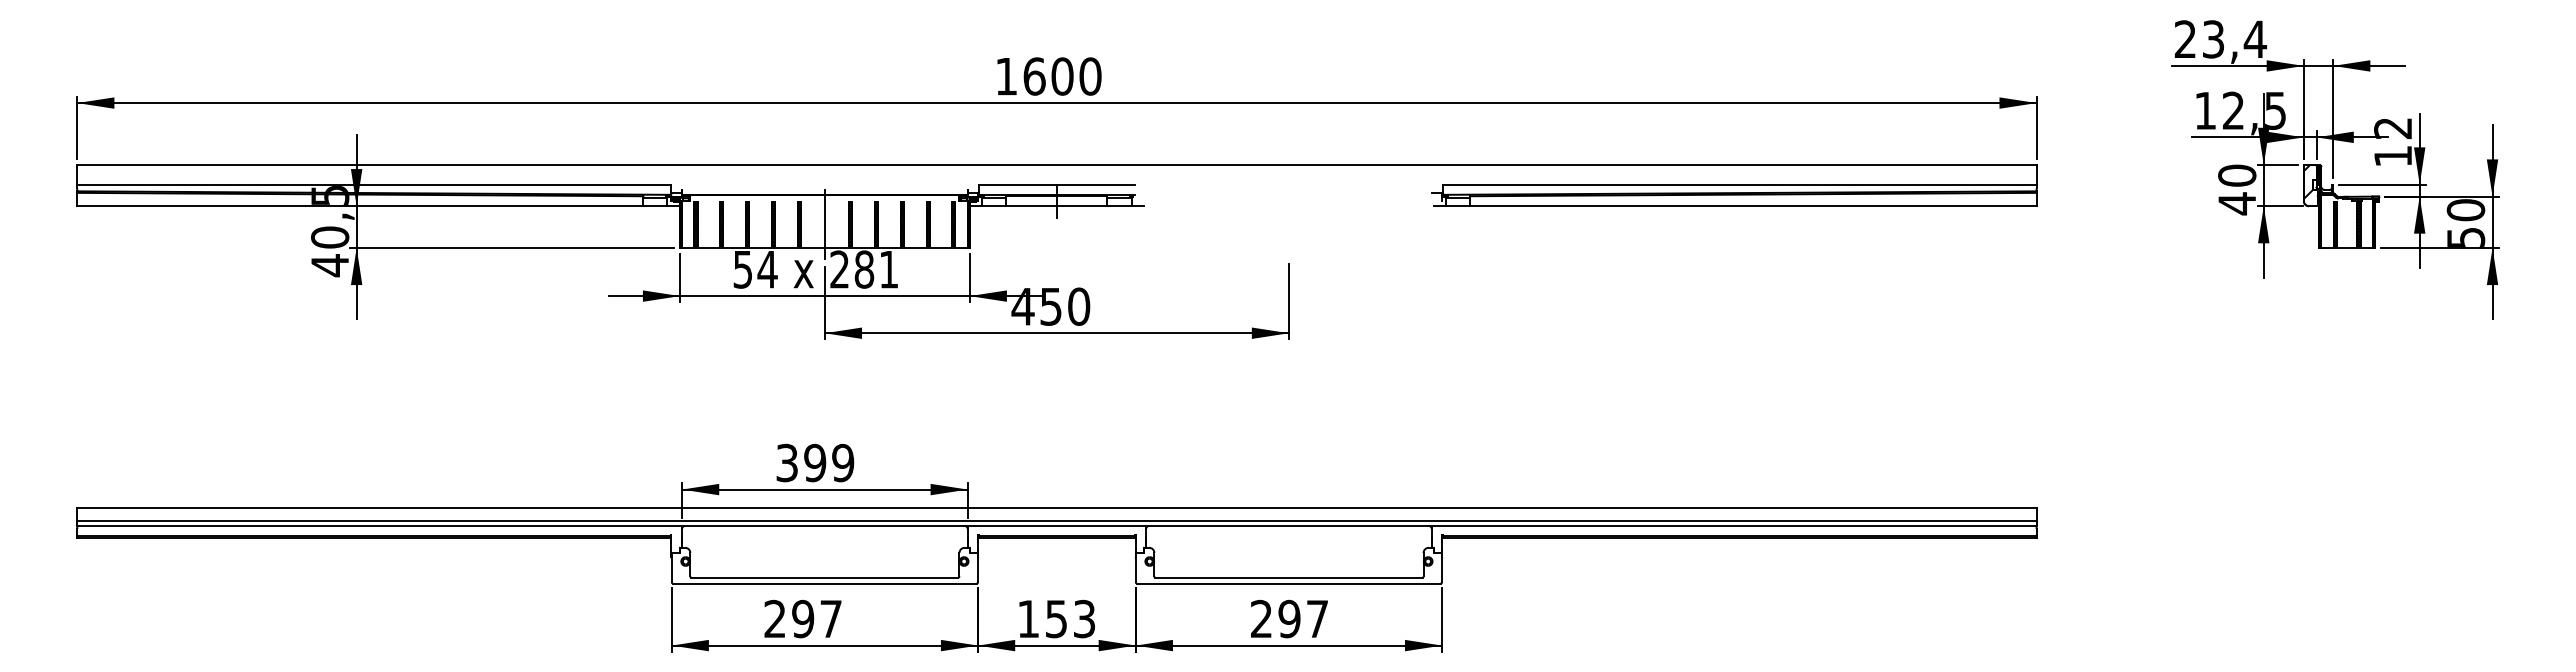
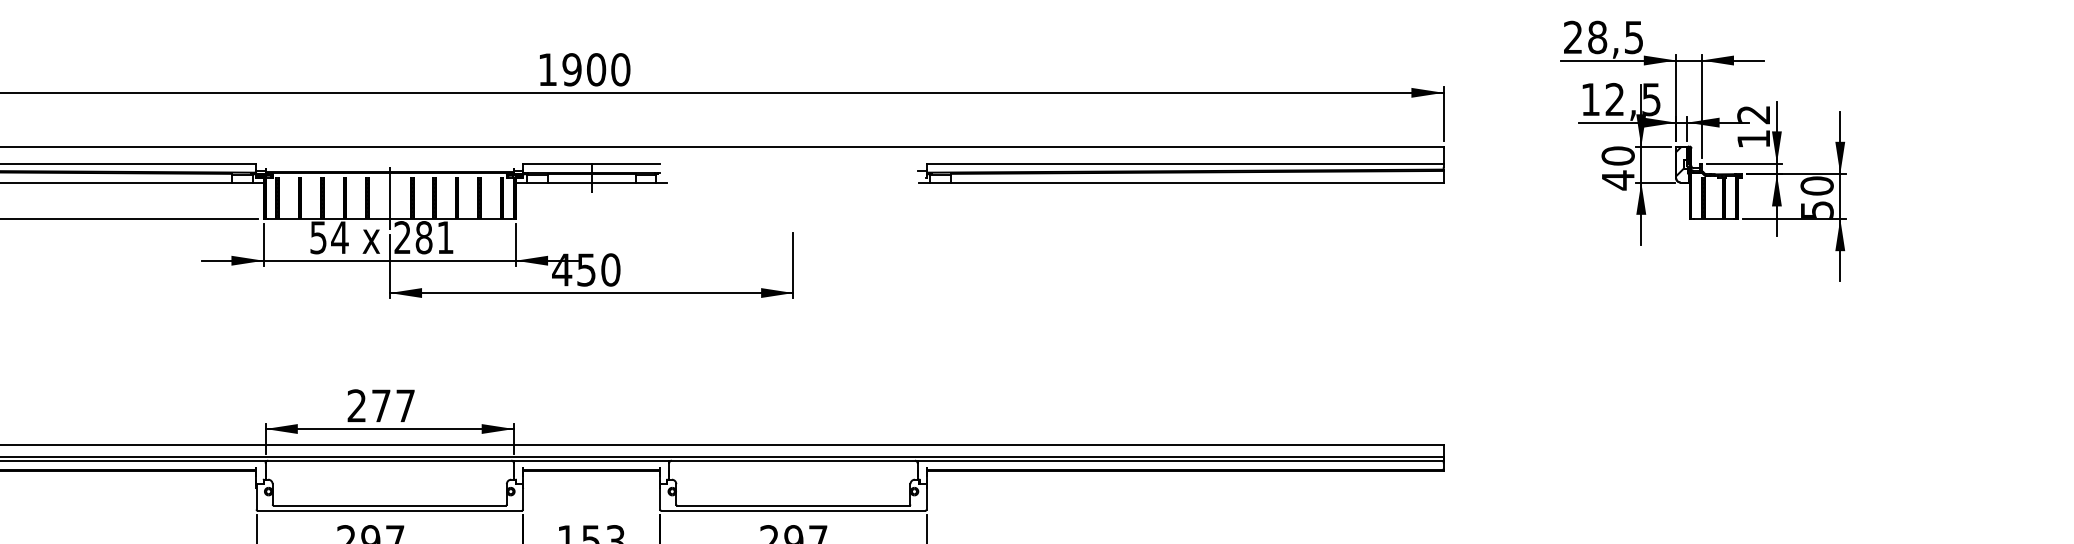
text: (2234, 39) -> (1615, 37), 23,4 -> 28,5
text: (1034, 76) -> (572, 69), 1600 -> 1900
text: (815, 462) -> (381, 405), 399 -> 277

